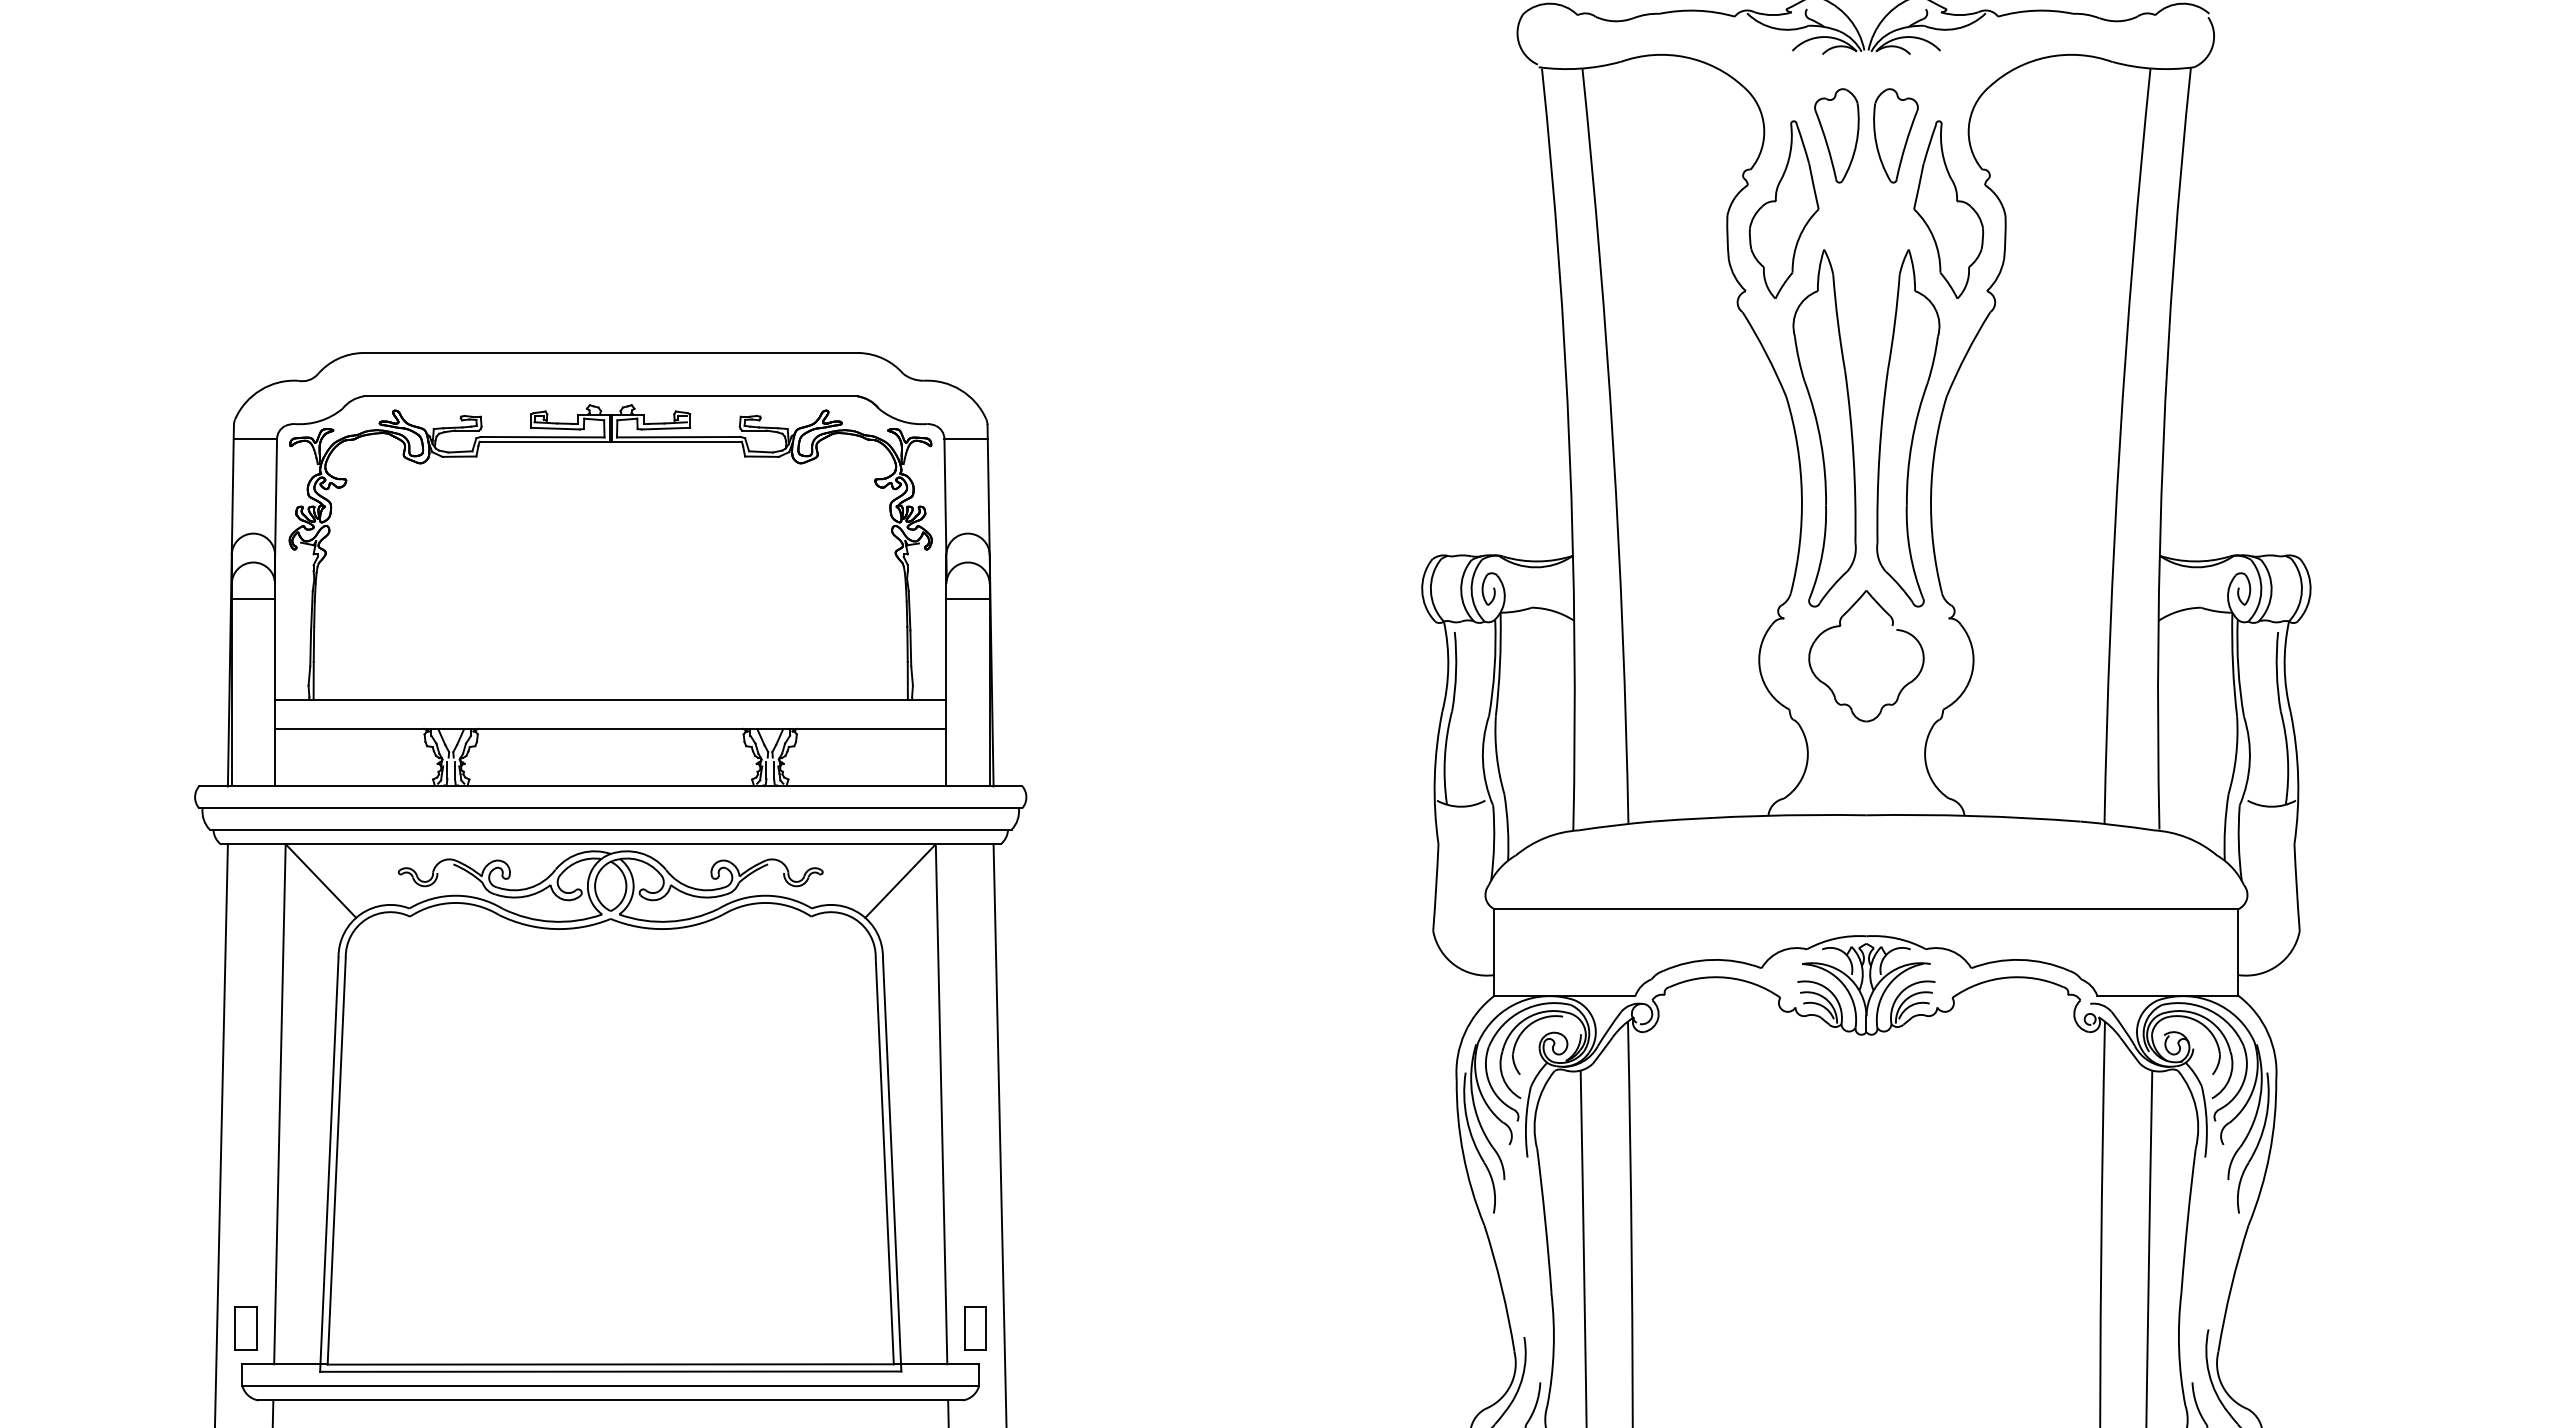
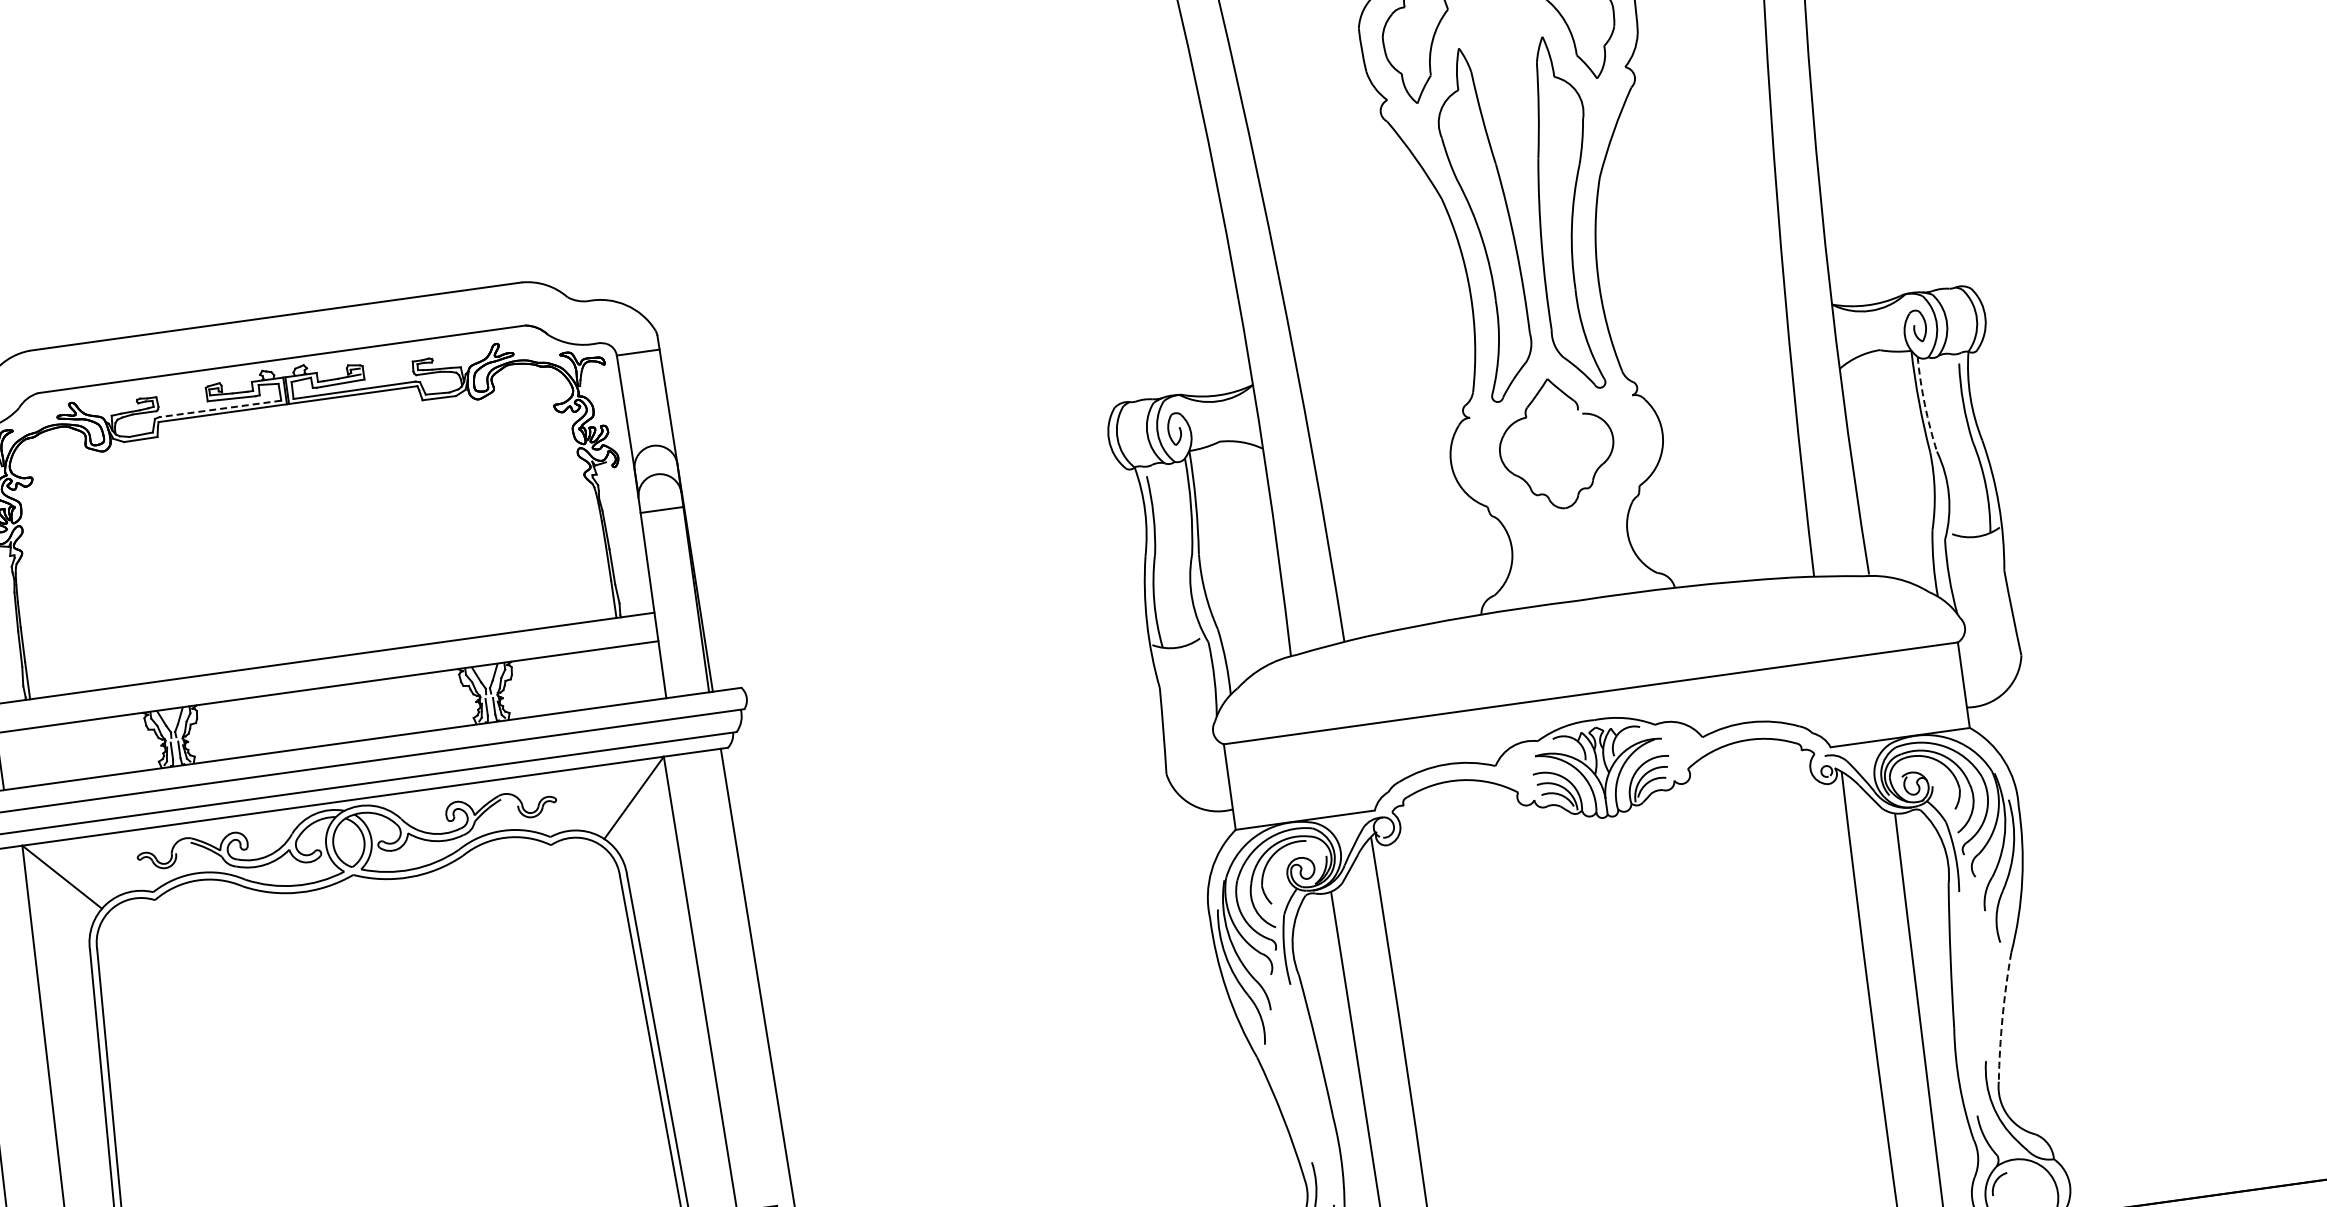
line: (542, 437) -> (220, 409), solid -> dashed
arc: (2238, 668) -> (1925, 404), solid -> dashed
arc: (2231, 1287) -> (2002, 1016), solid -> dashed

